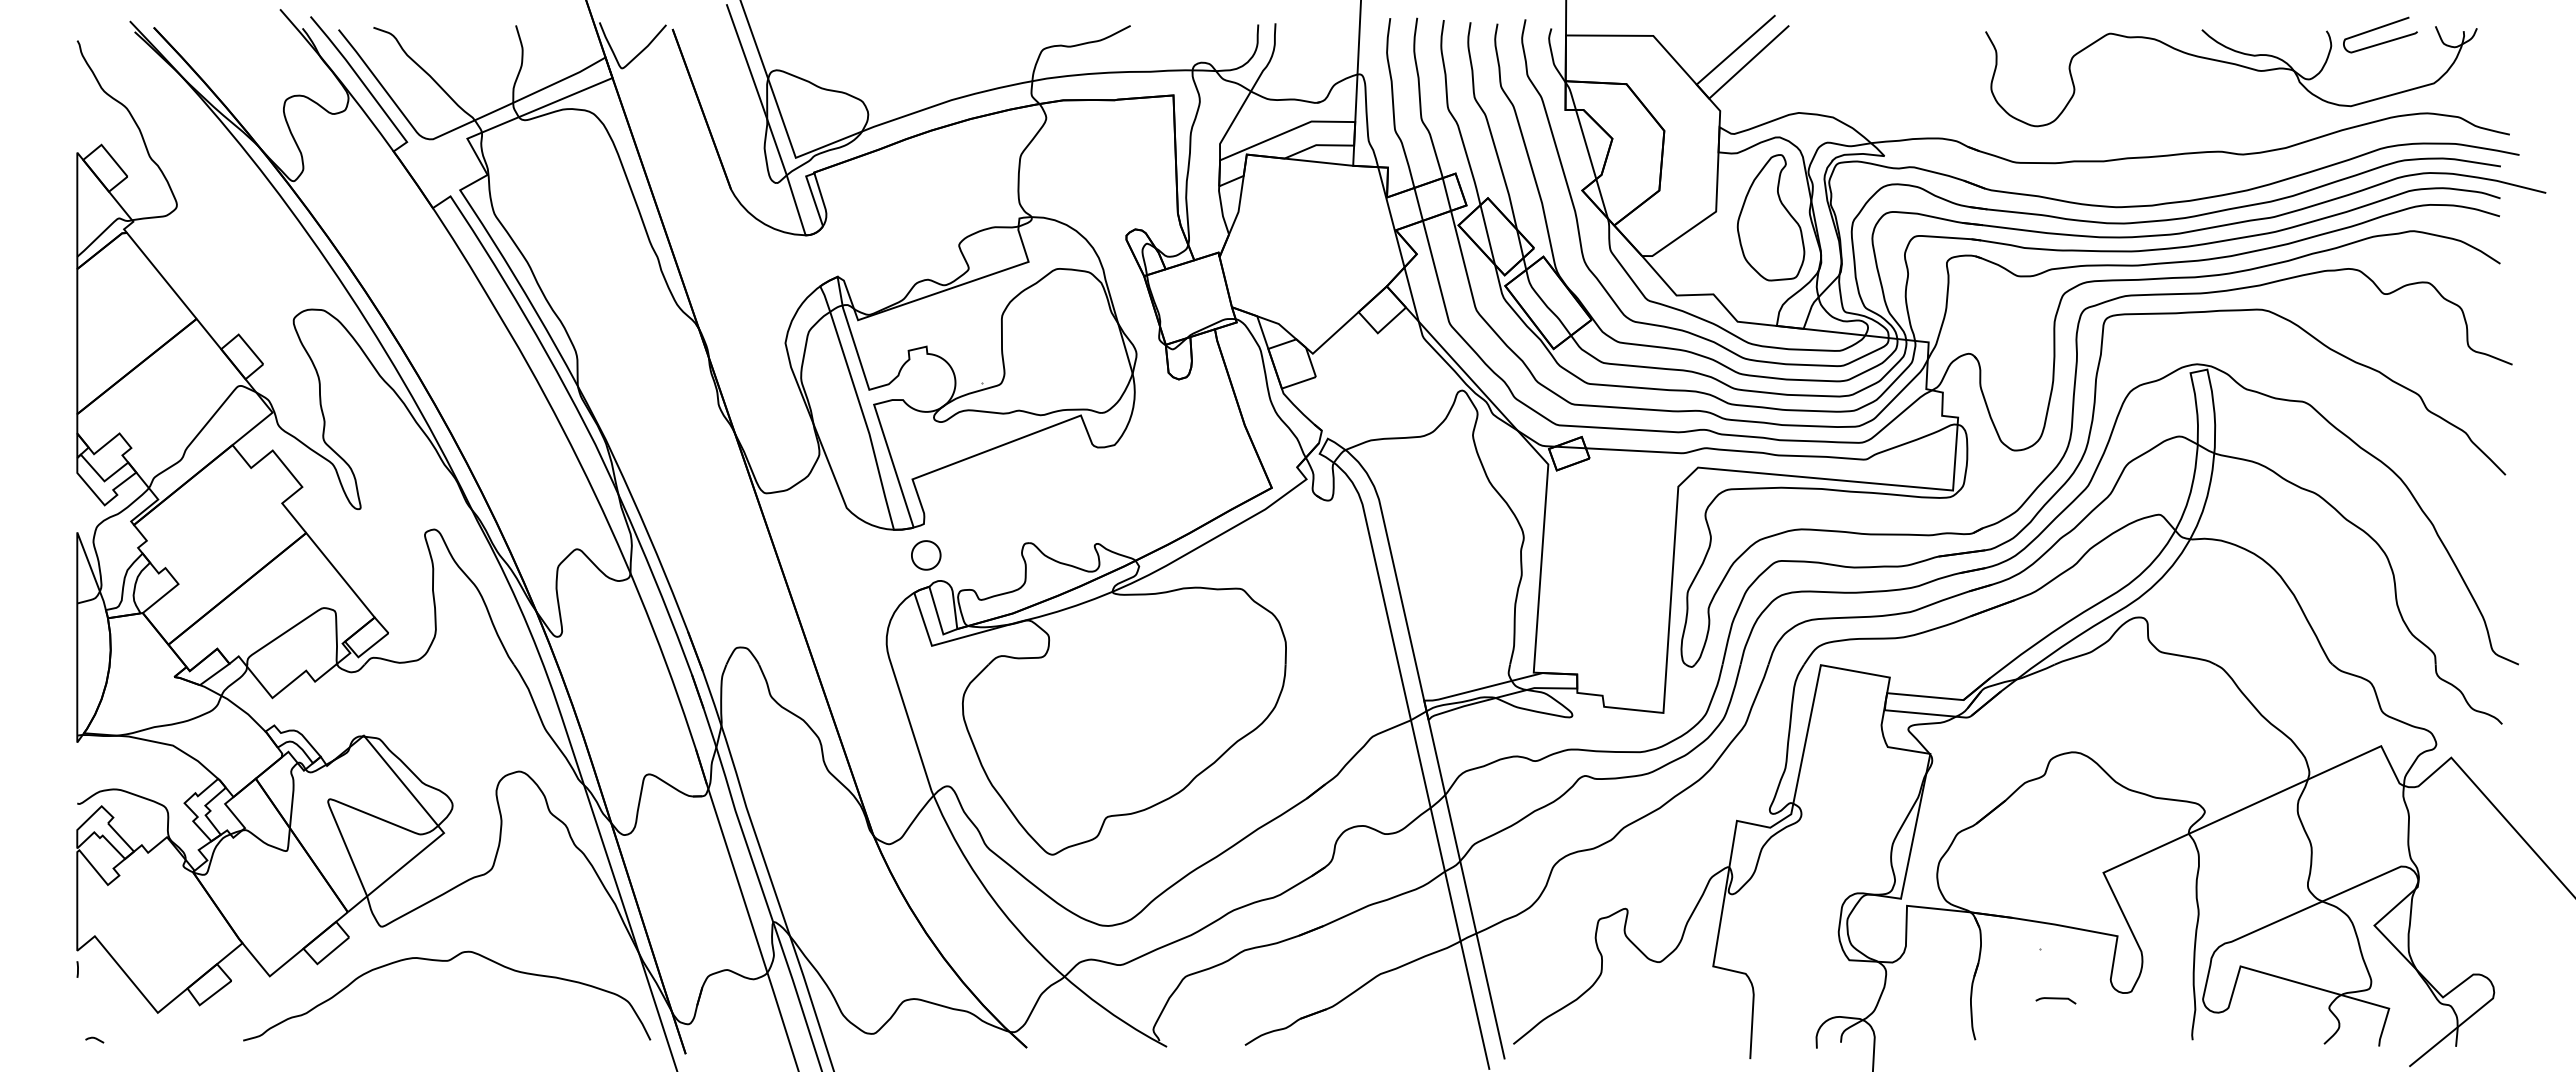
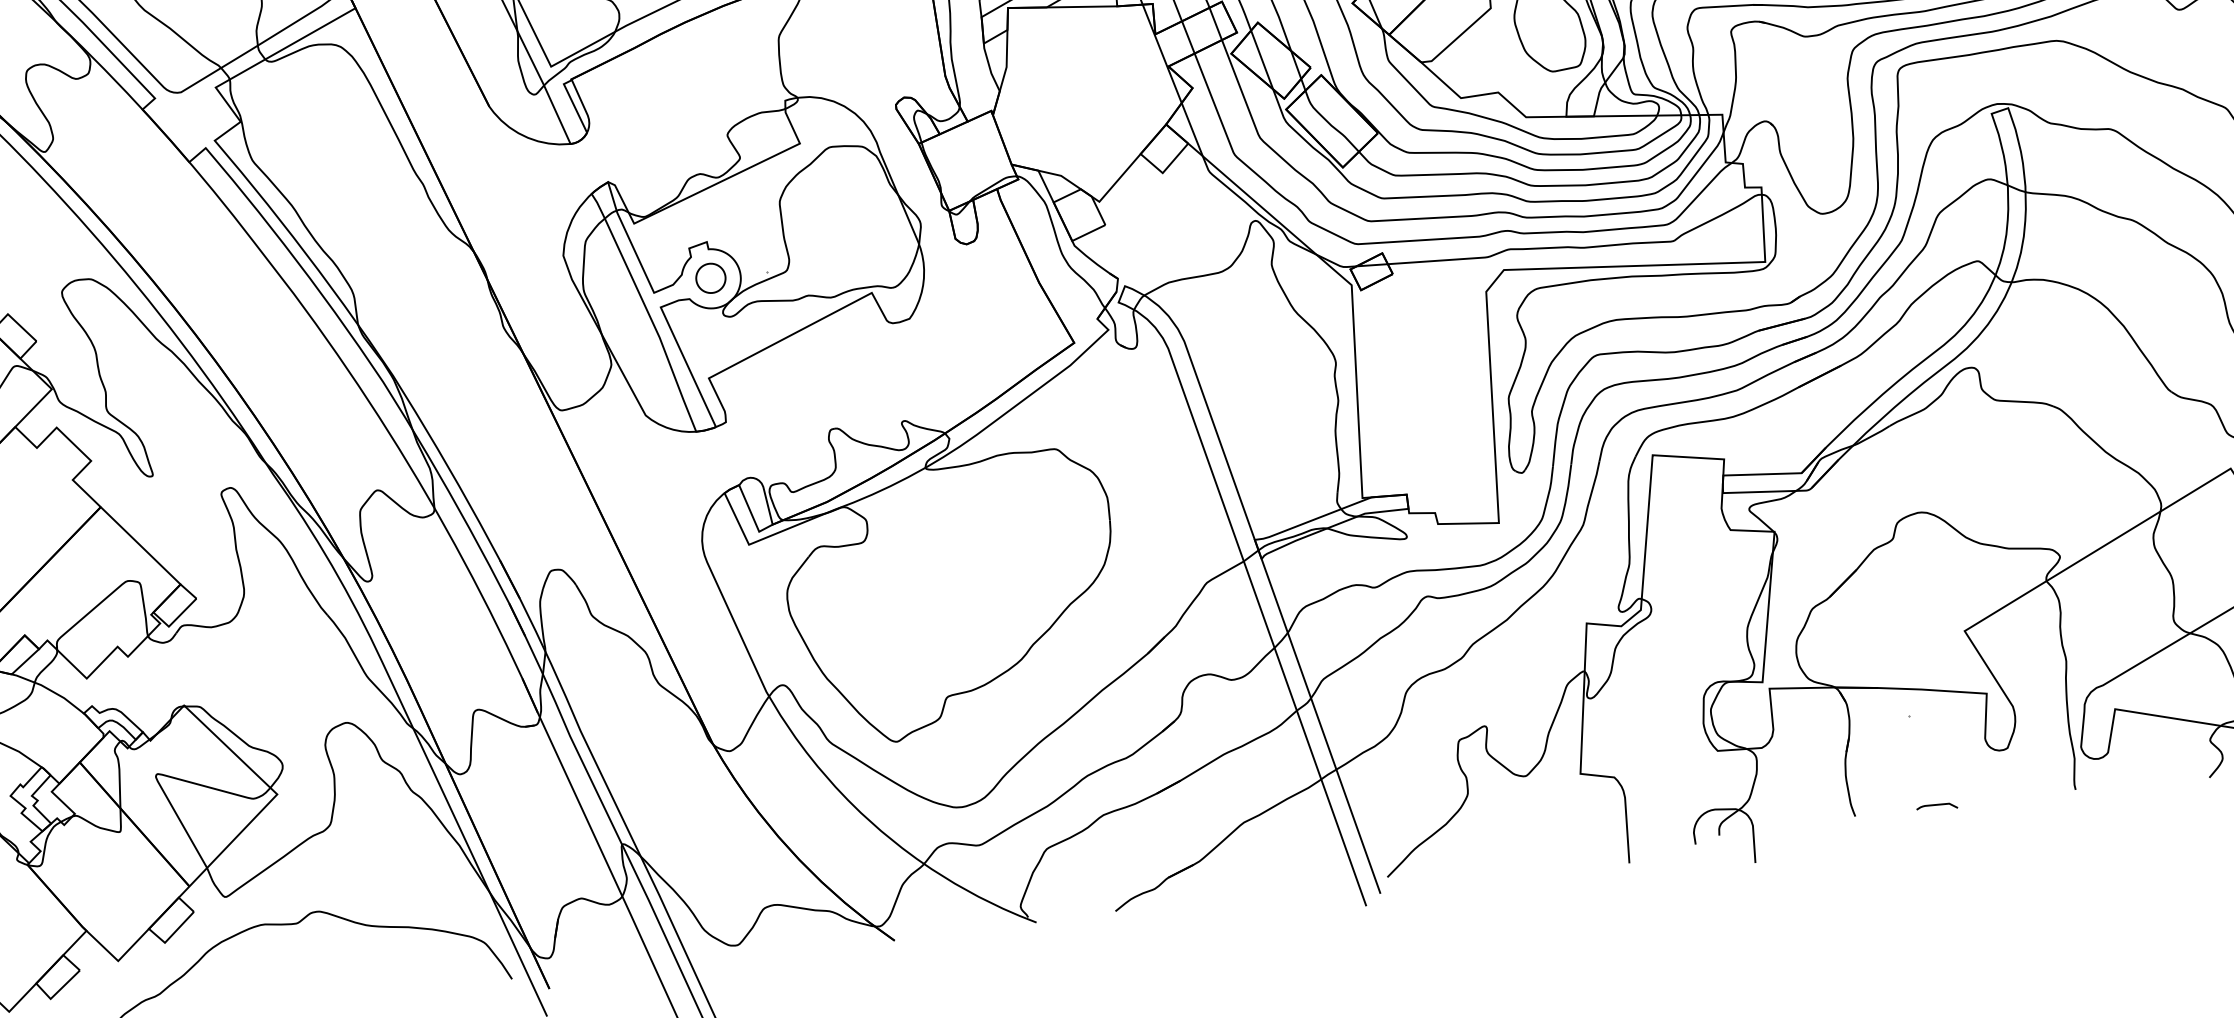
part: (926, 555) -> (711, 278), moved
curve: (2055, 999) -> (1936, 806), moved

